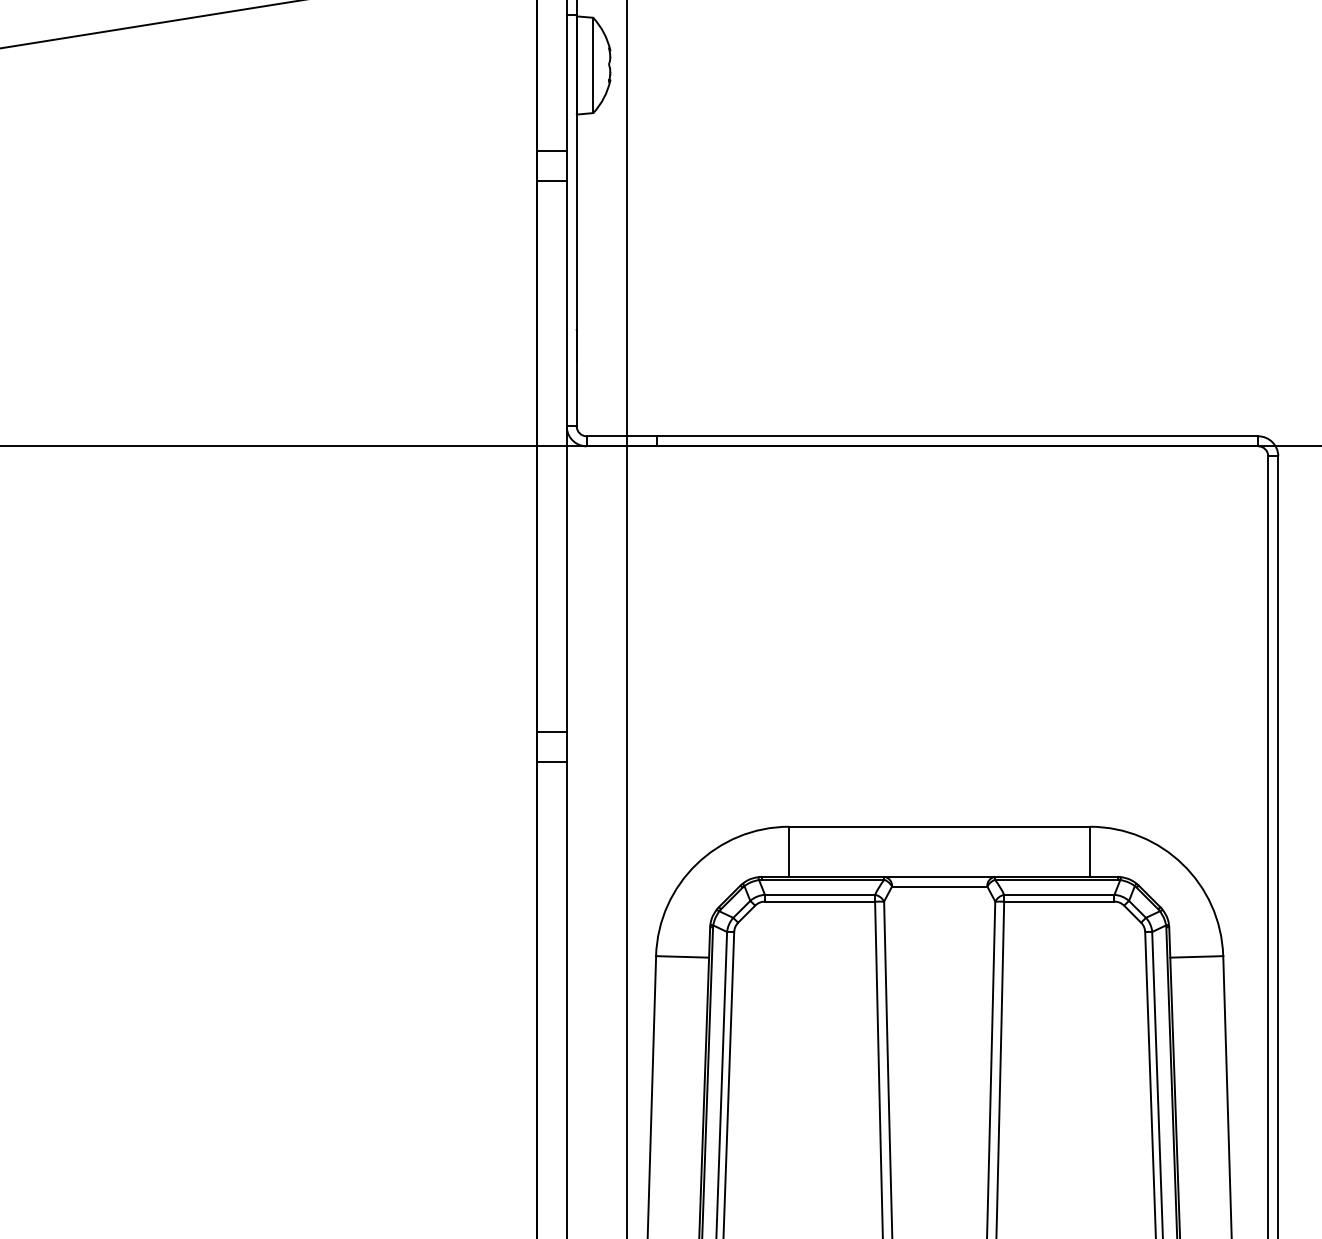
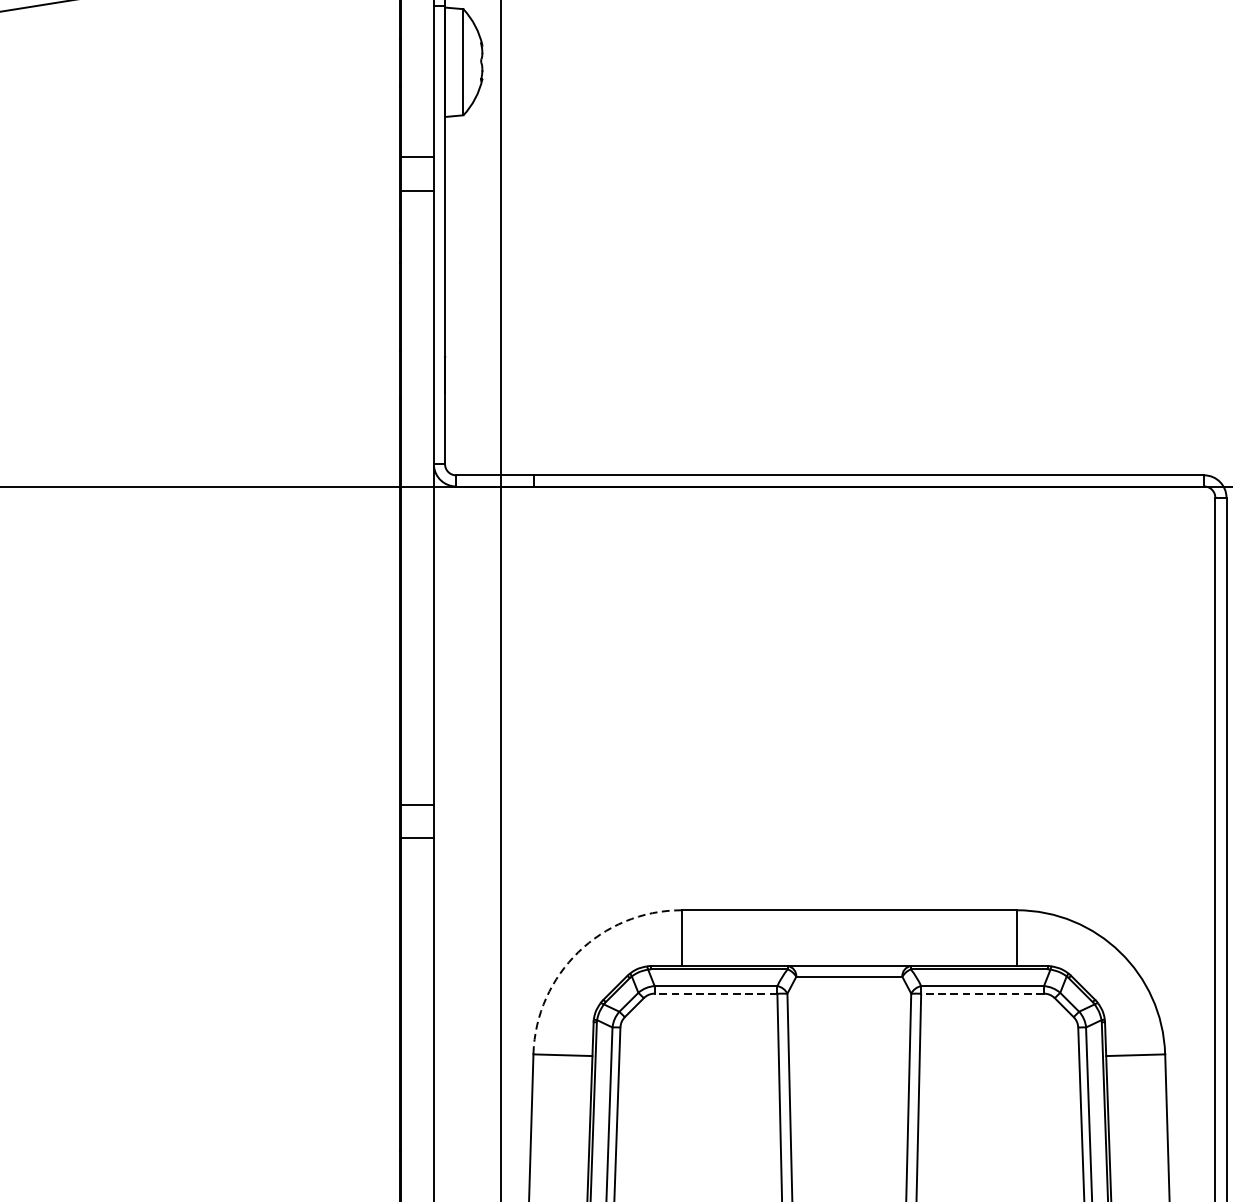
arc: (696, 864) -> (578, 952), solid -> dashed
line: (819, 901) -> (715, 993), solid -> dashed
line: (1058, 901) -> (981, 993), solid -> dashed

